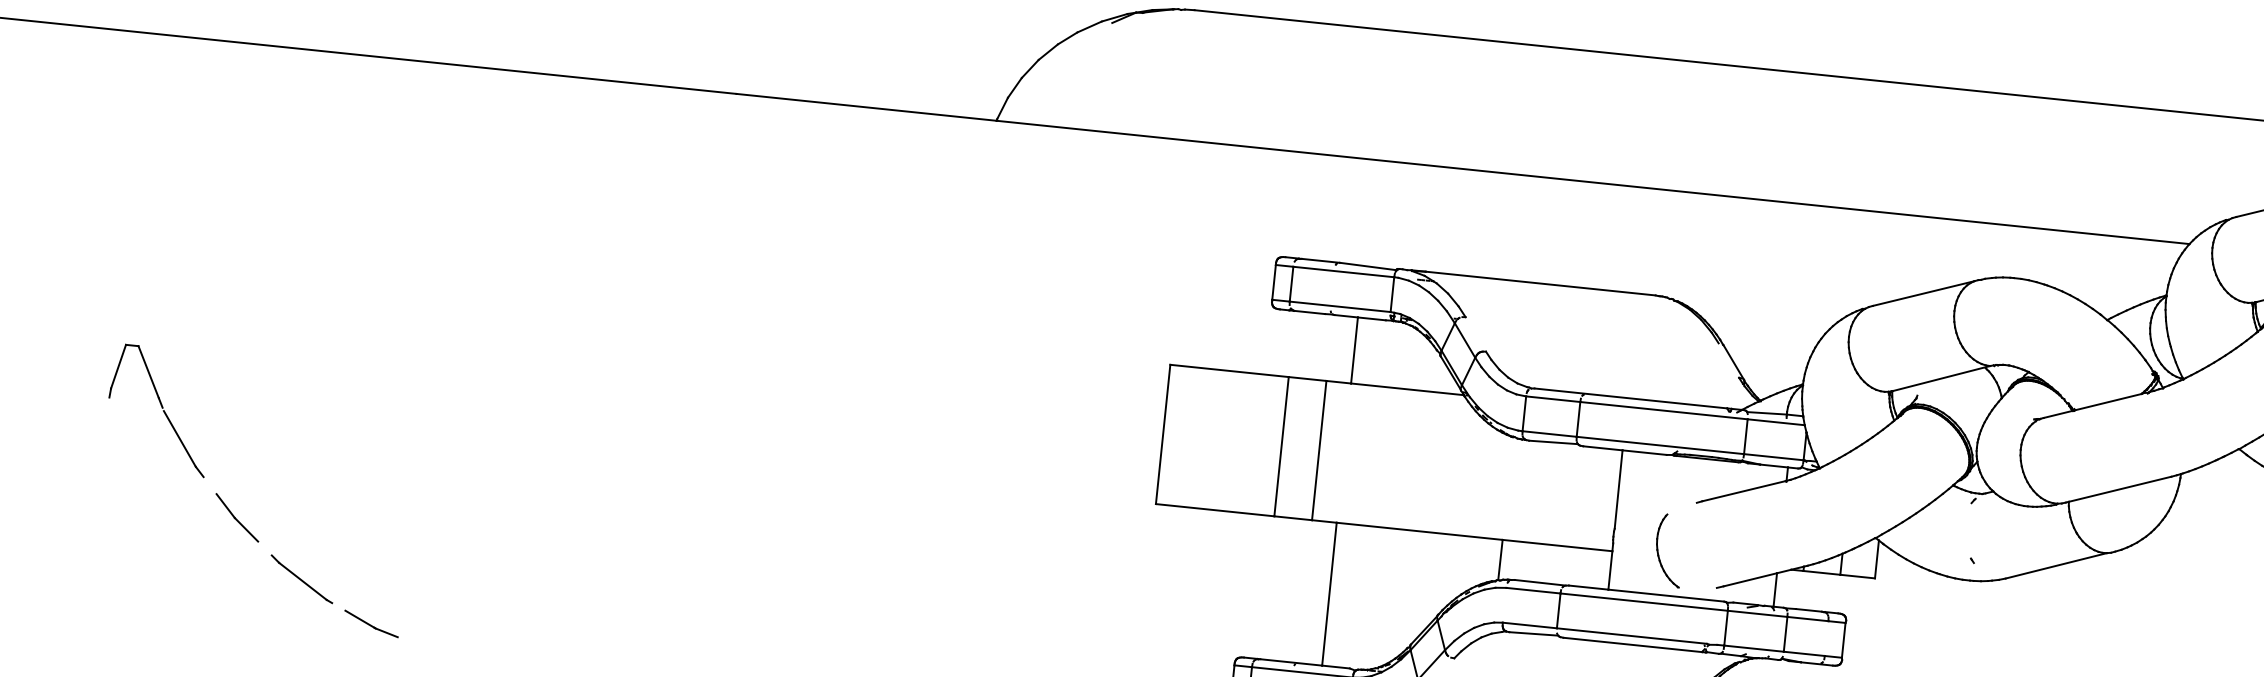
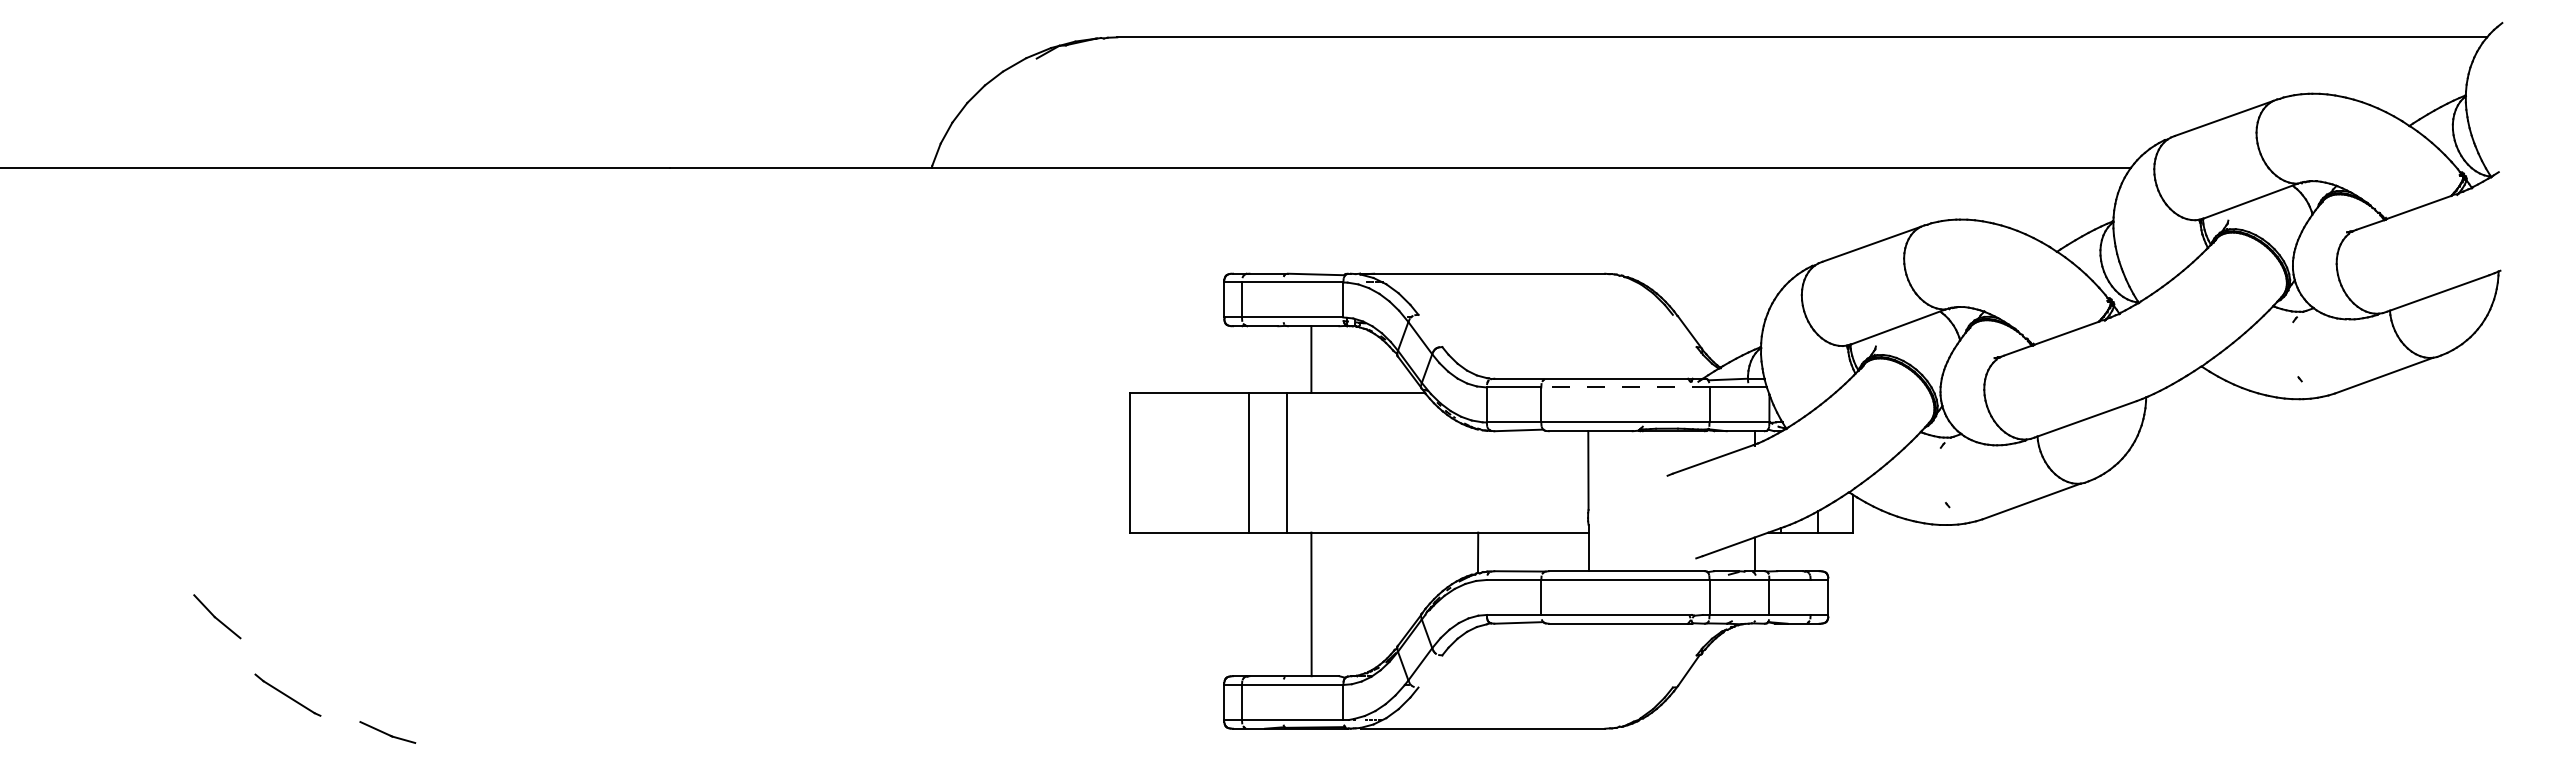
part: (159, 409) -> (128, 541), removed
line: (1663, 410) -> (1624, 387), solid -> dashed
part: (237, 517) -> (217, 616), moved
part: (1658, 549) -> (1634, 526), removed
part: (371, 623) -> (387, 732), moved

